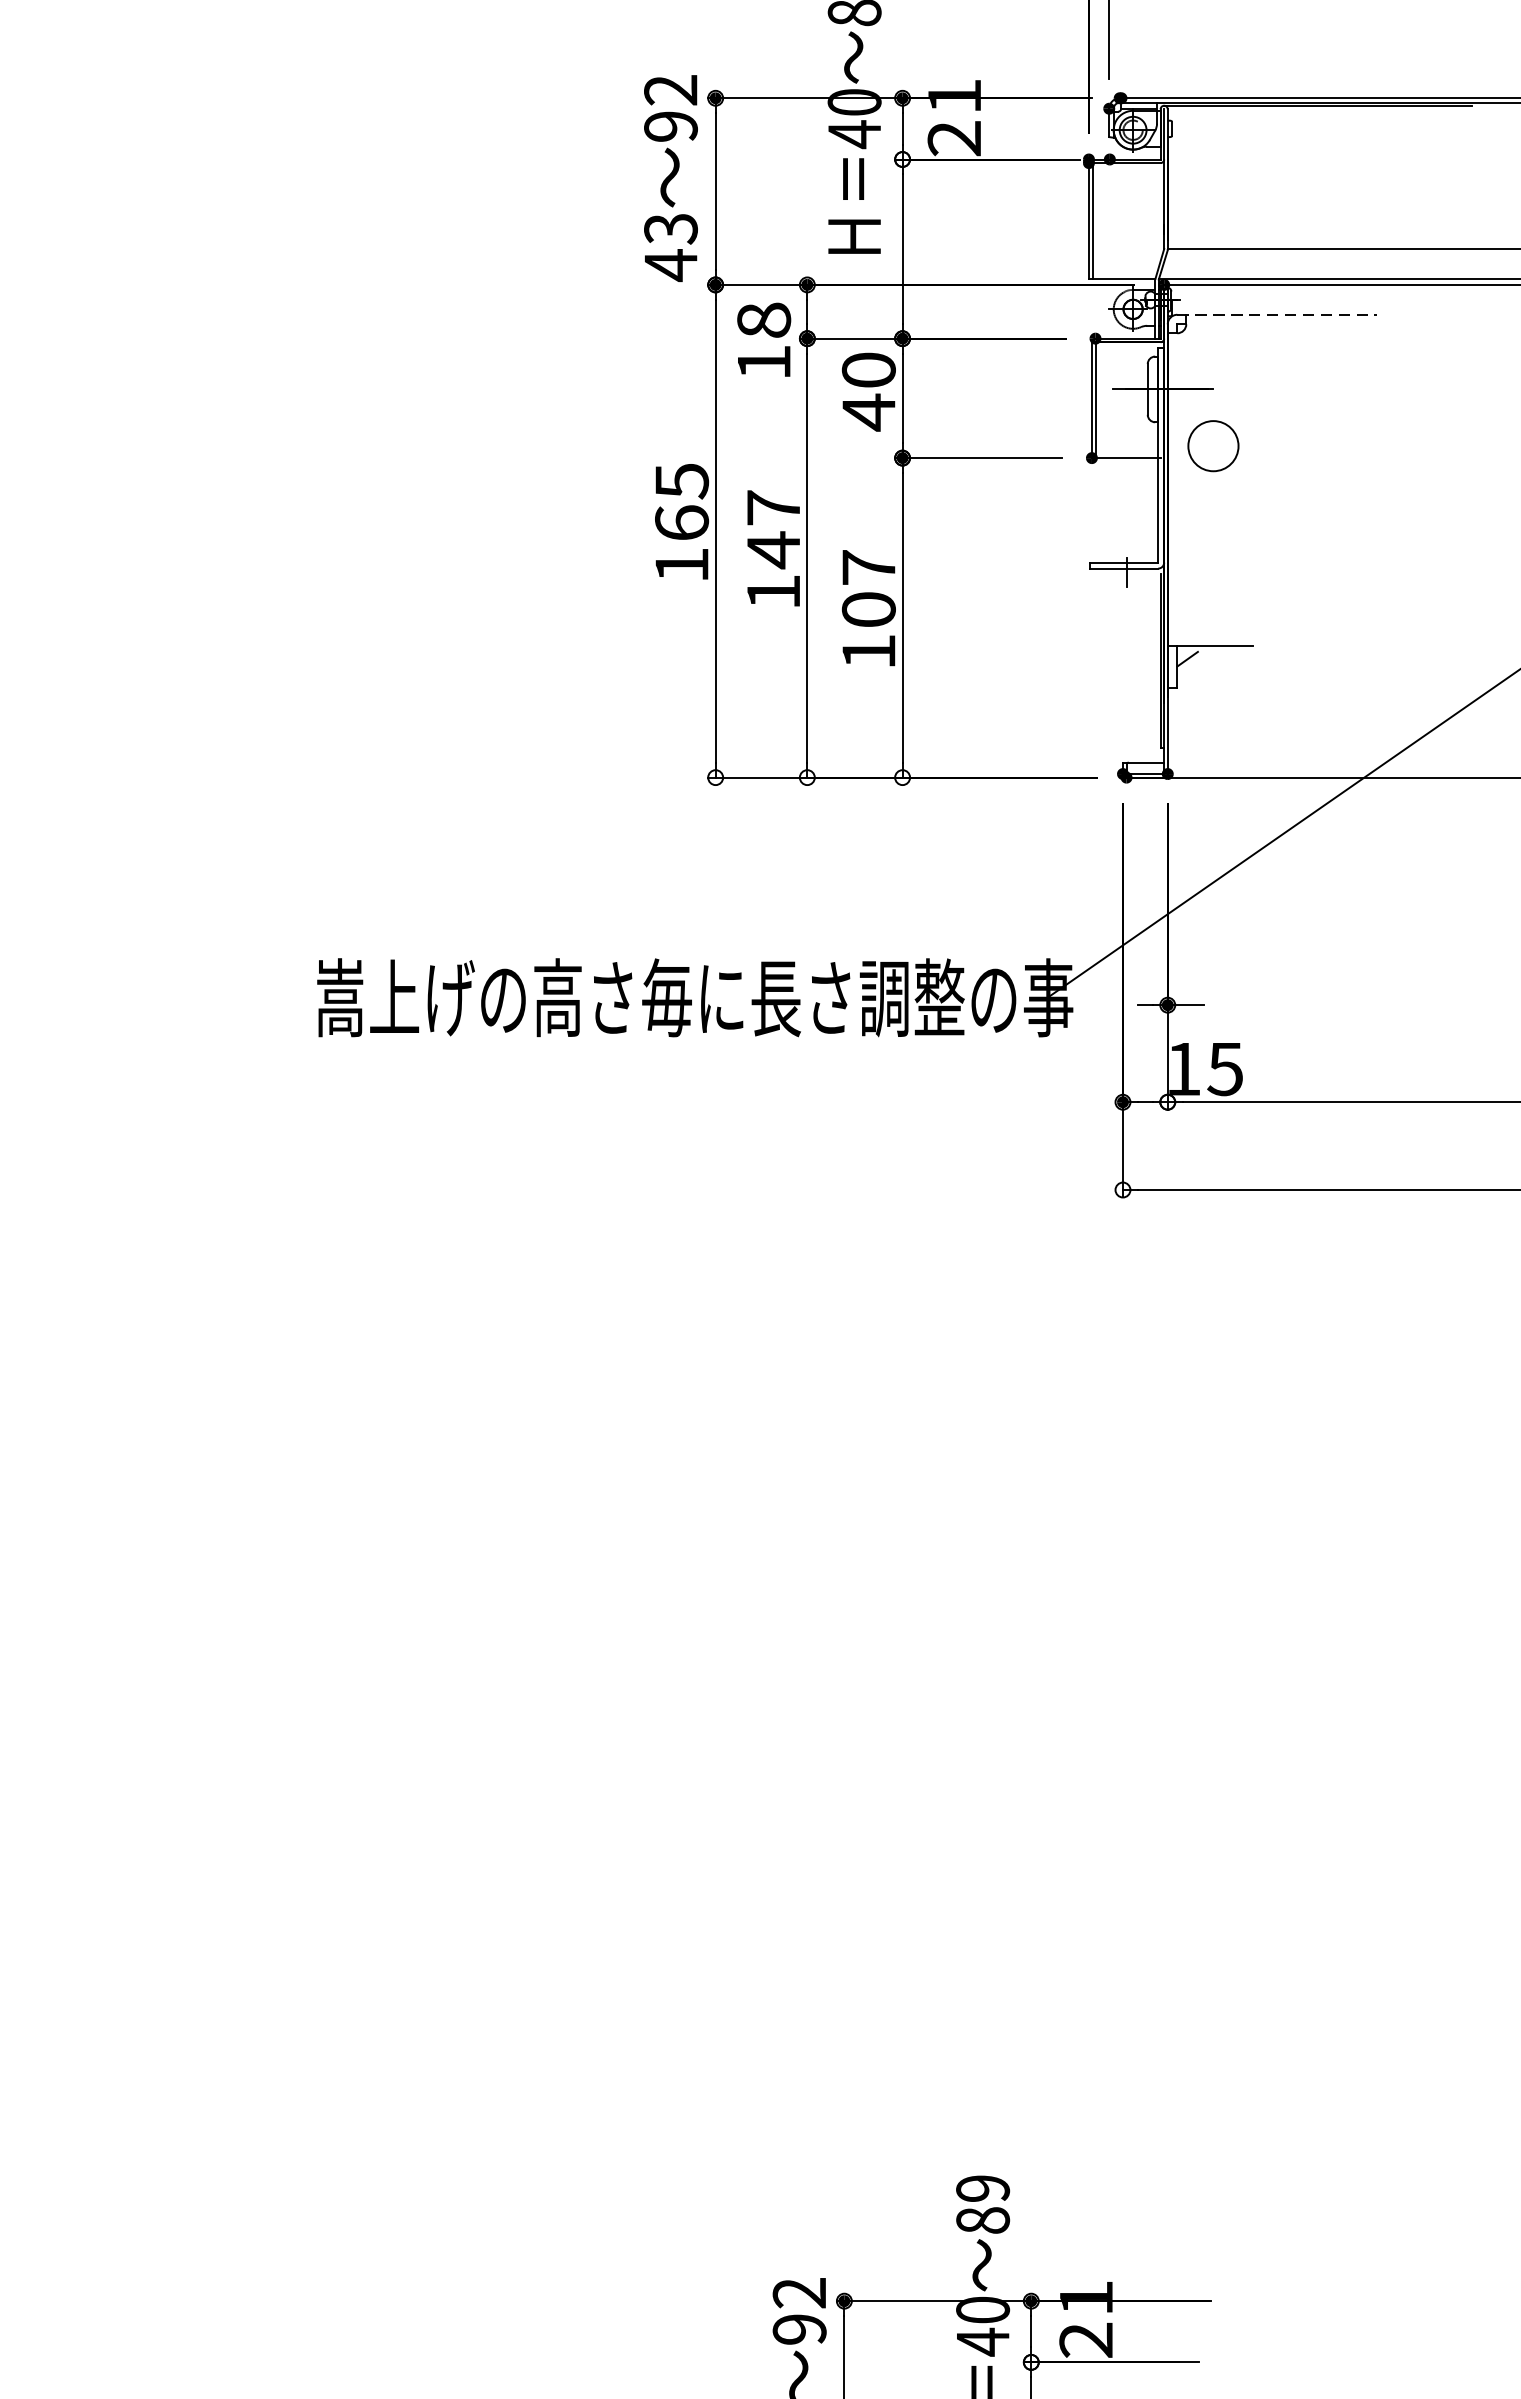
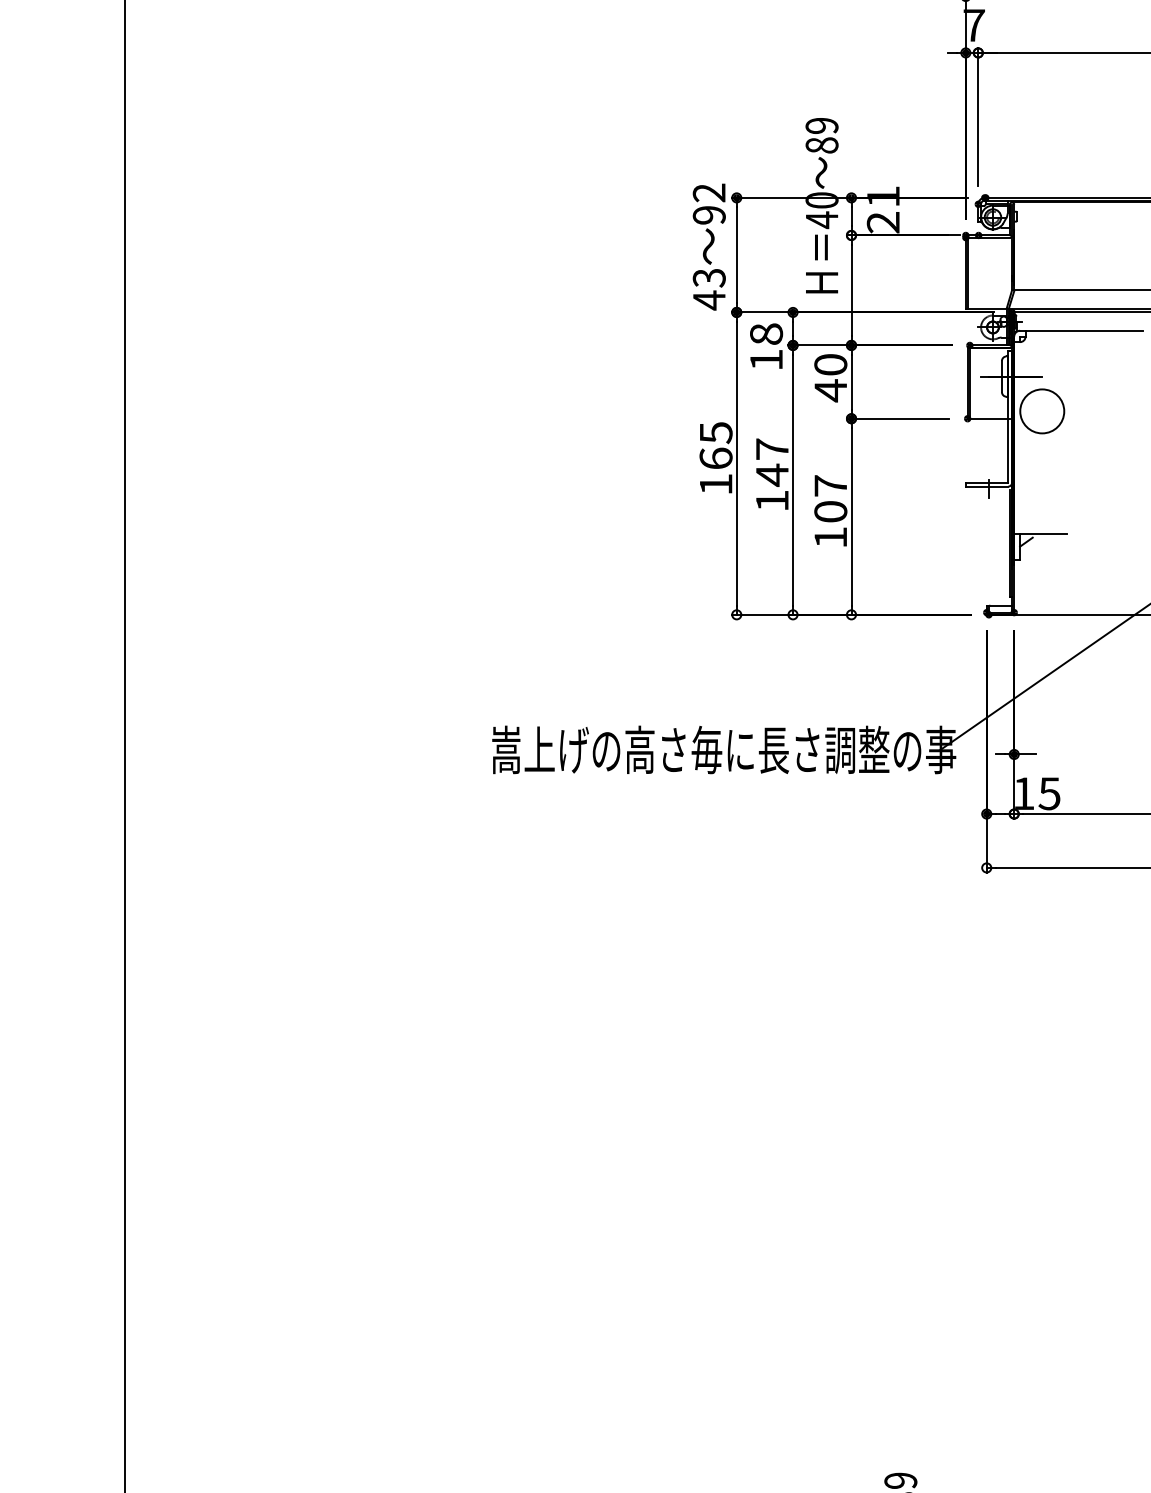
line: (1277, 314) -> (1081, 330), dashed -> solid
circle: (1213, 446) -> (1042, 411), size x1.43

